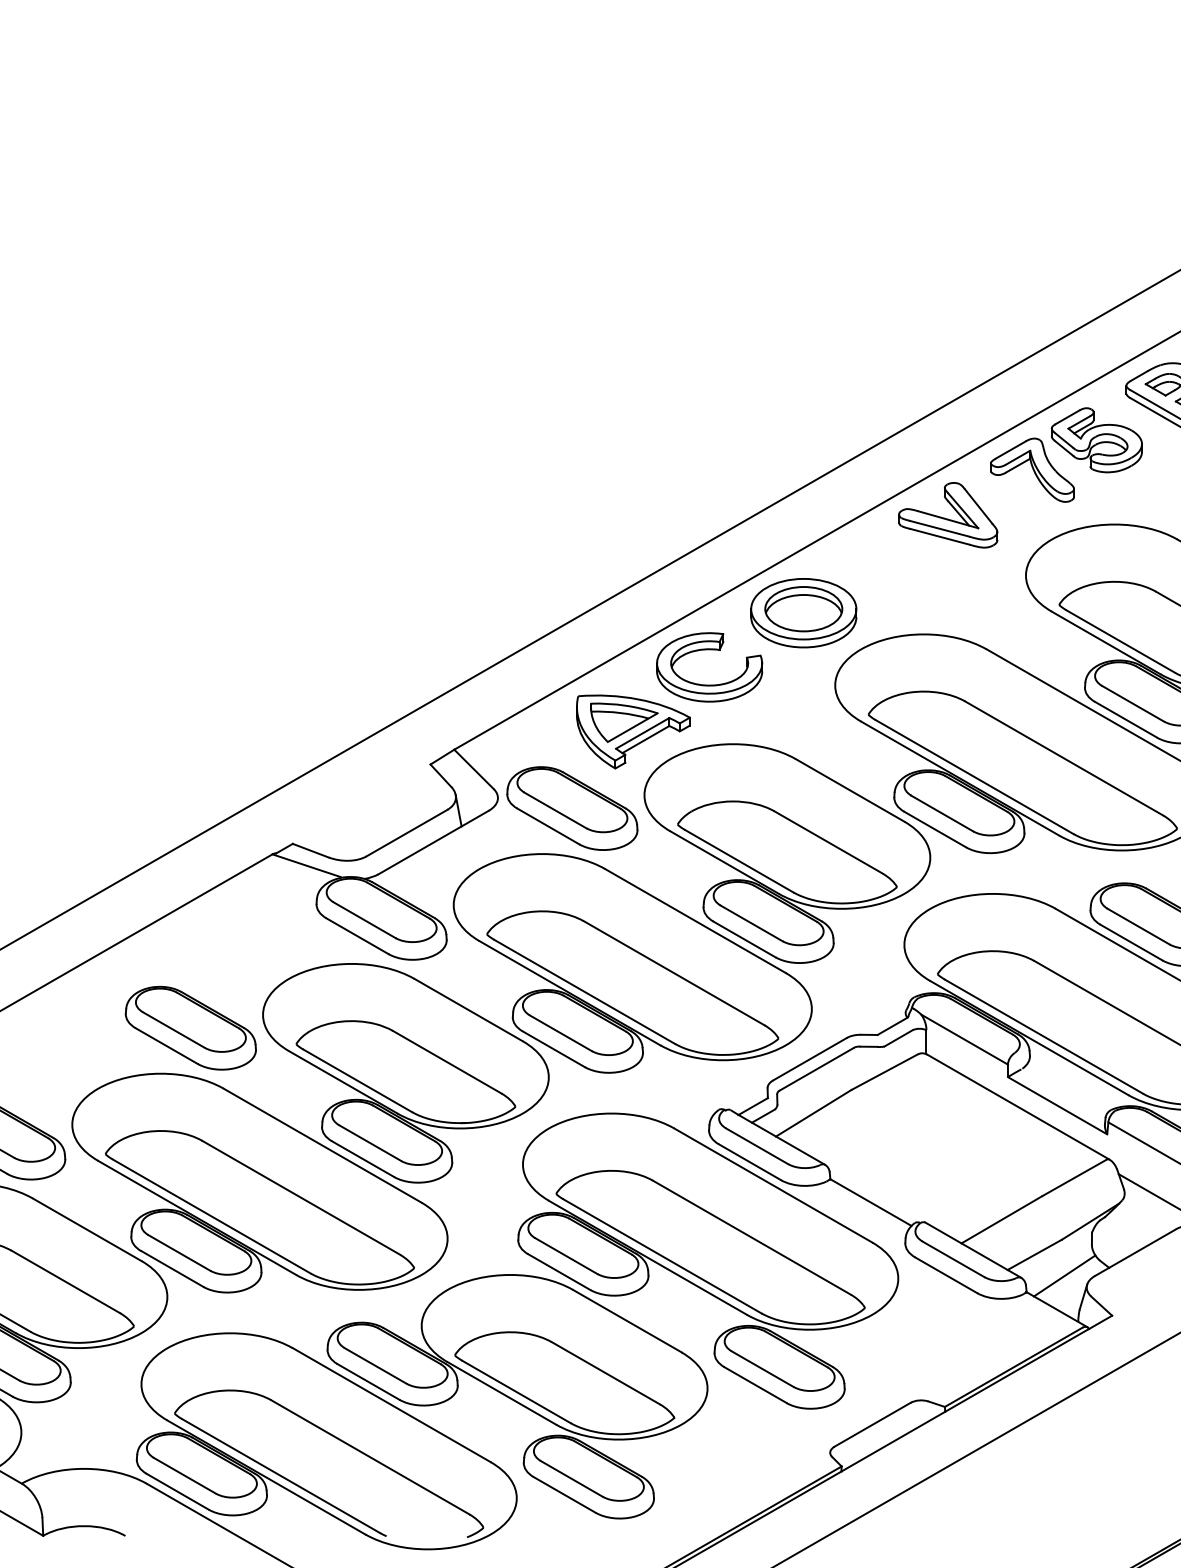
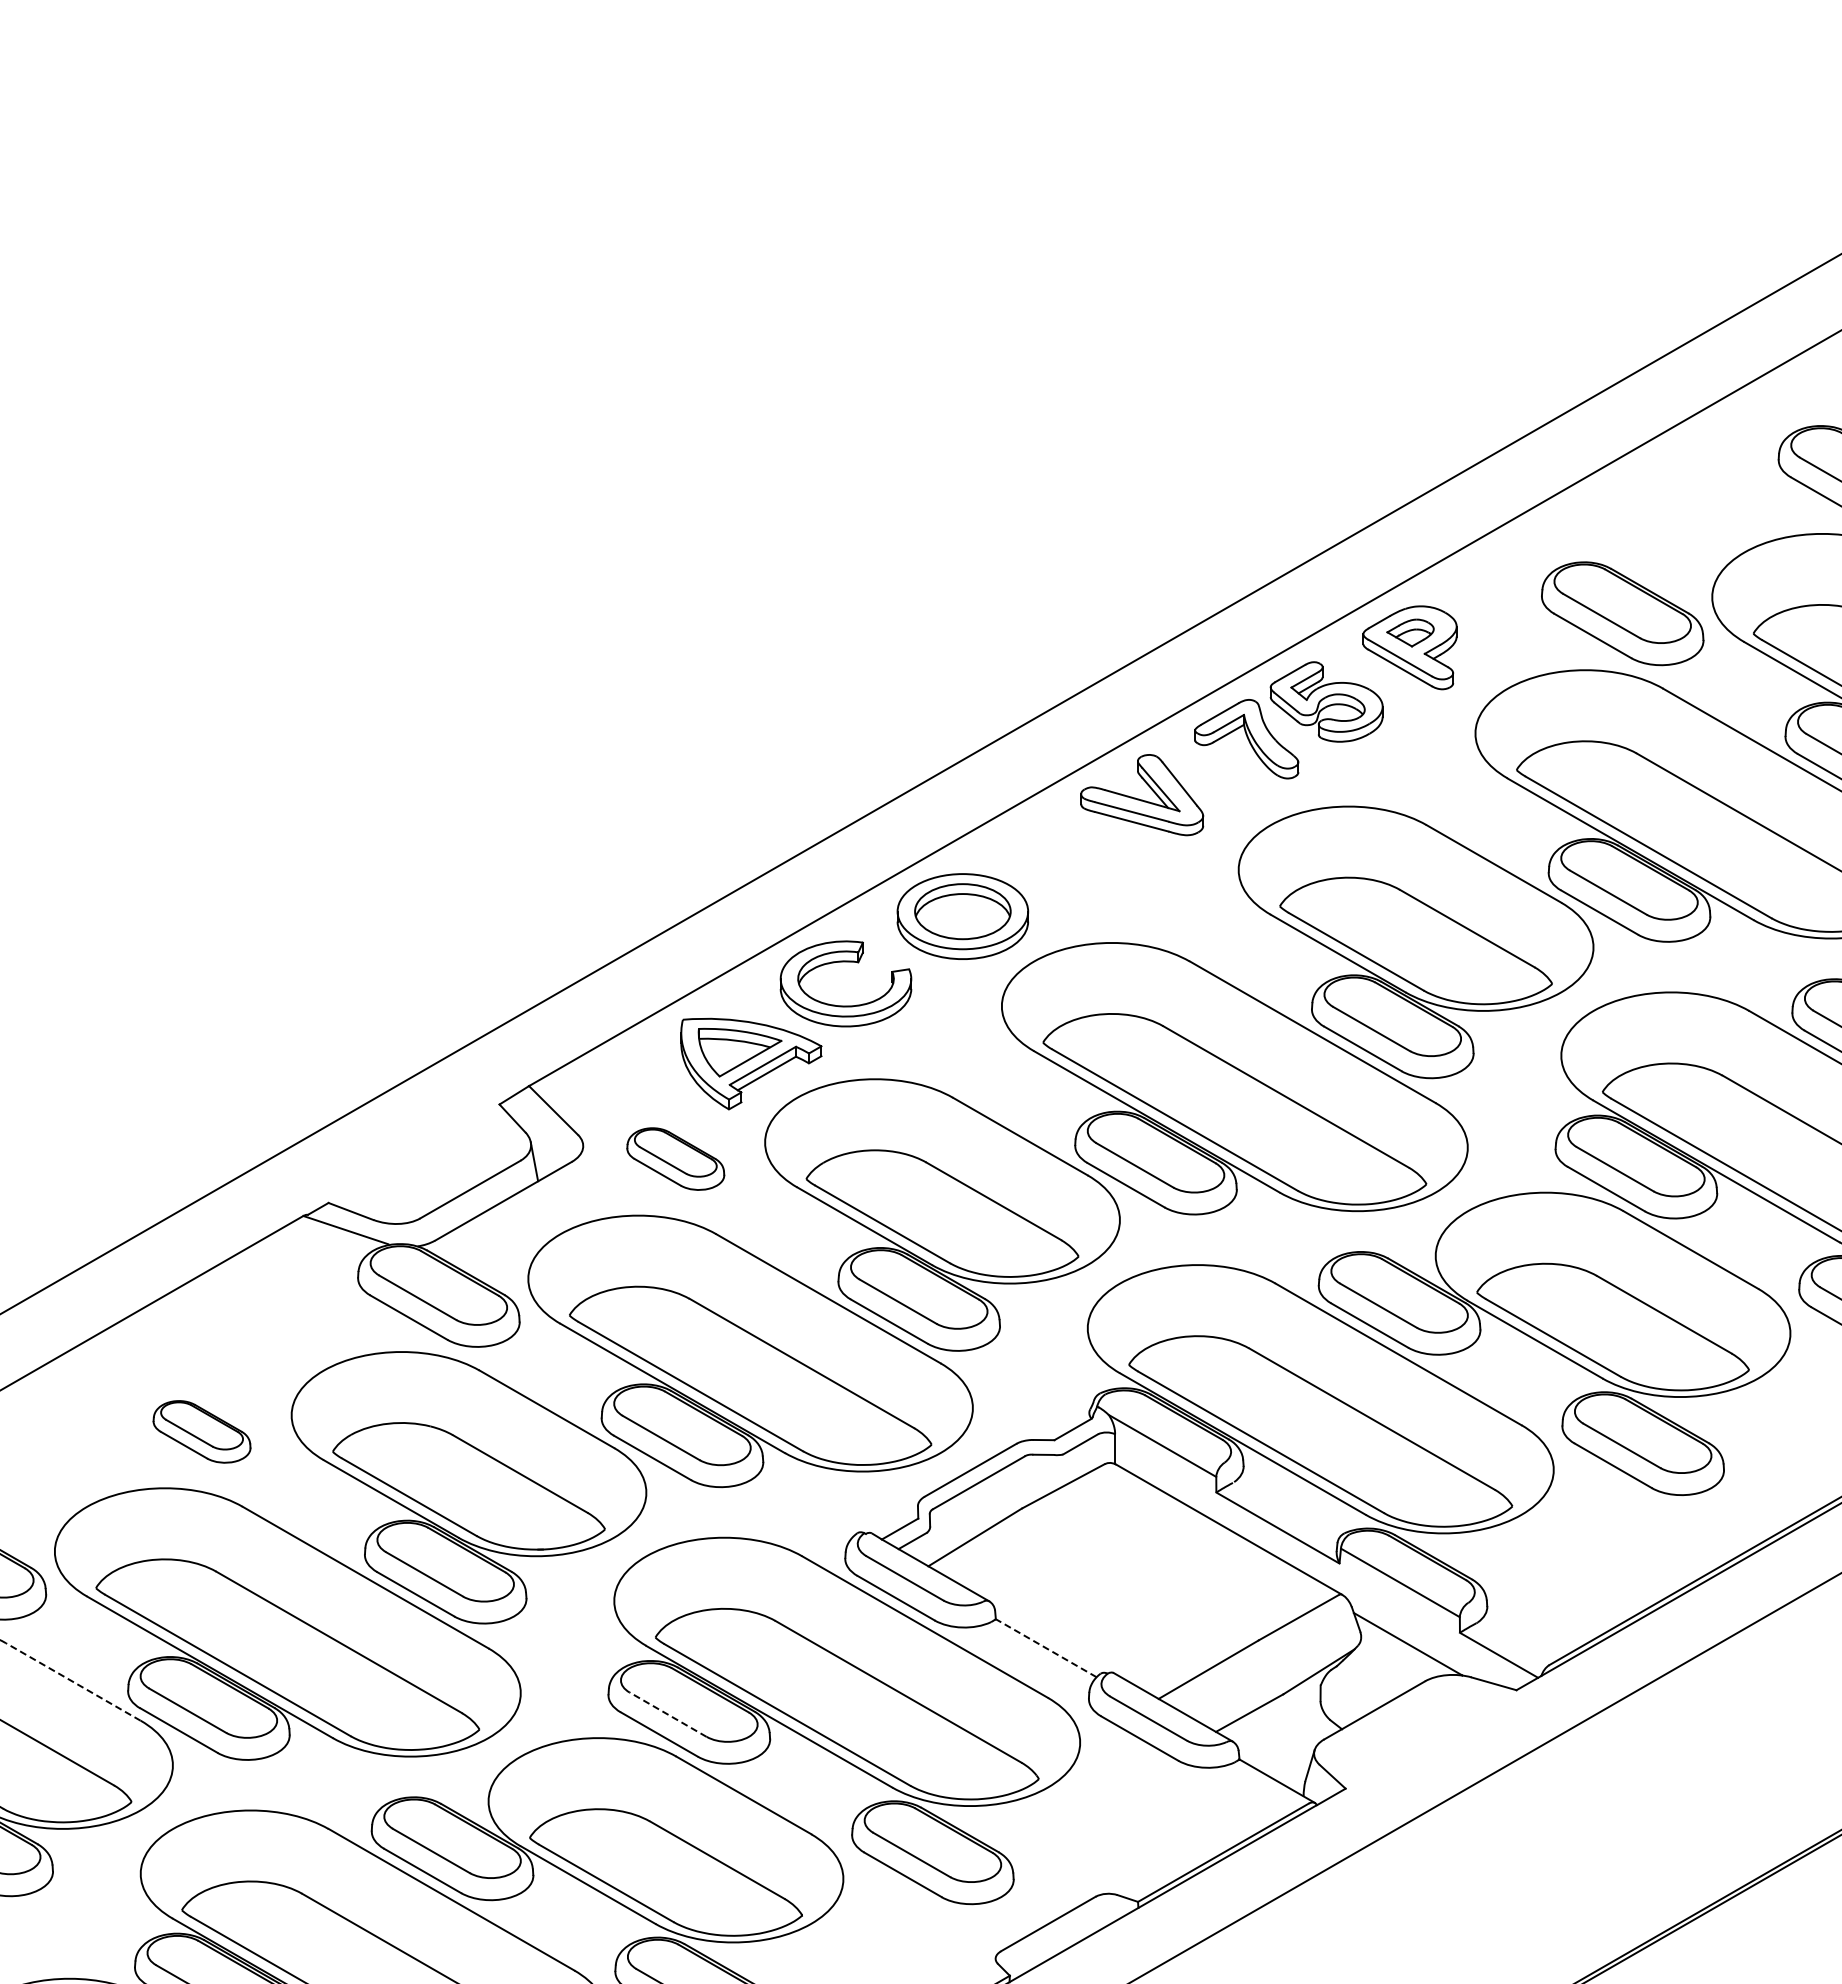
part: (572, 808) -> (675, 1158), size x0.6
part: (190, 1027) -> (201, 1431), size x0.6
line: (870, 1201) -> (1045, 1647), solid -> dashed
line: (87, 1229) -> (73, 1681), solid -> dashed
line: (565, 1255) -> (667, 1714), solid -> dashed
line: (1064, 1275) -> (1286, 1738), removed

